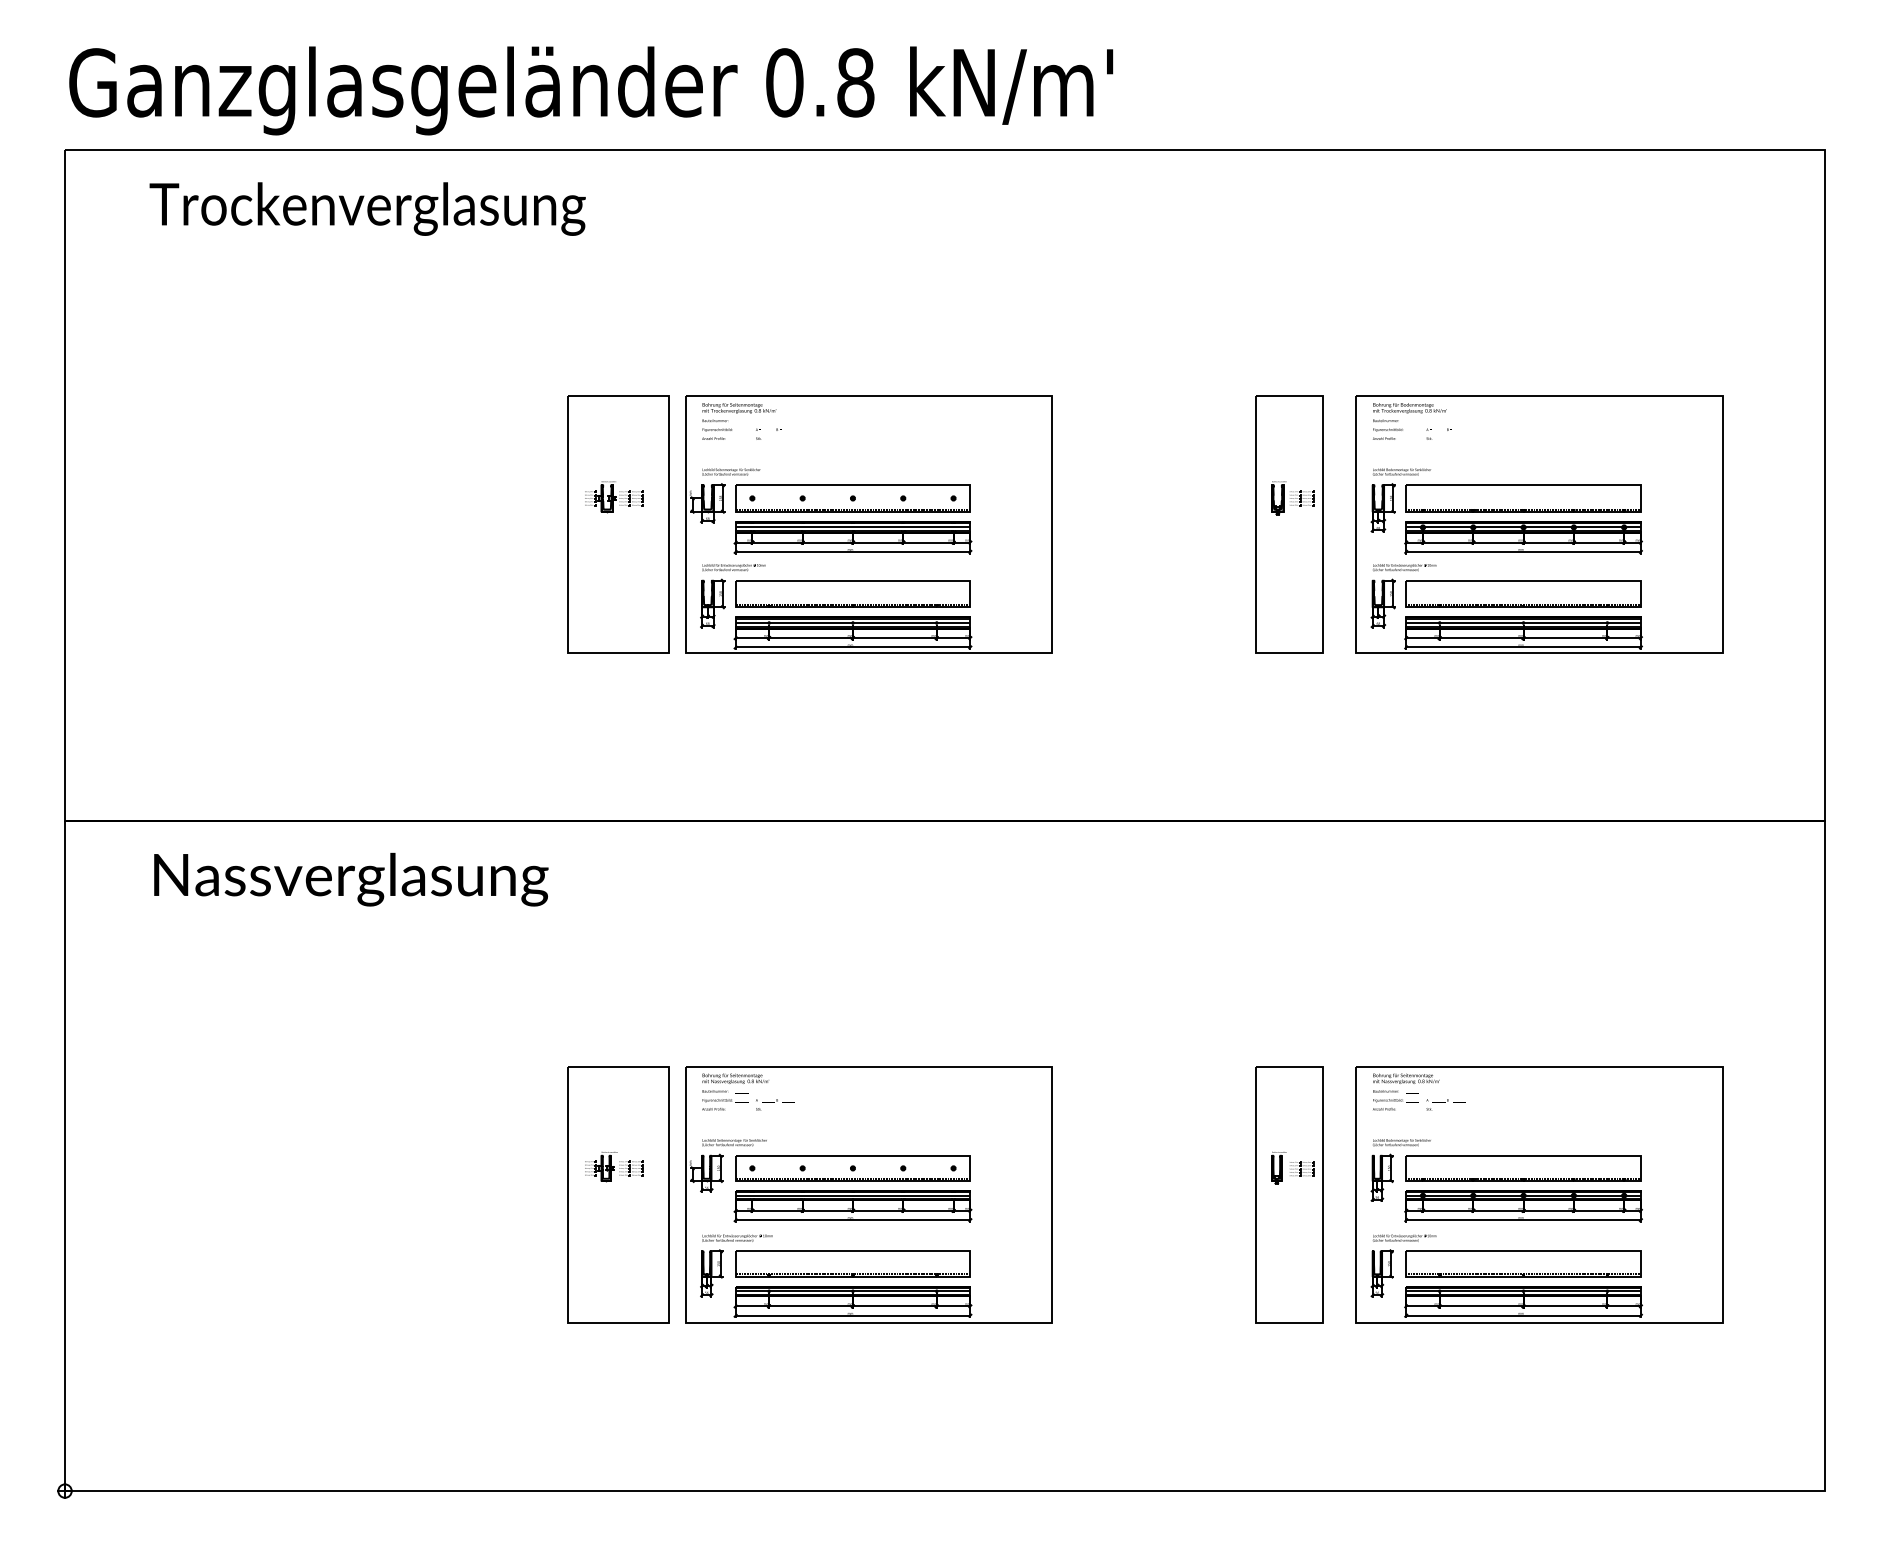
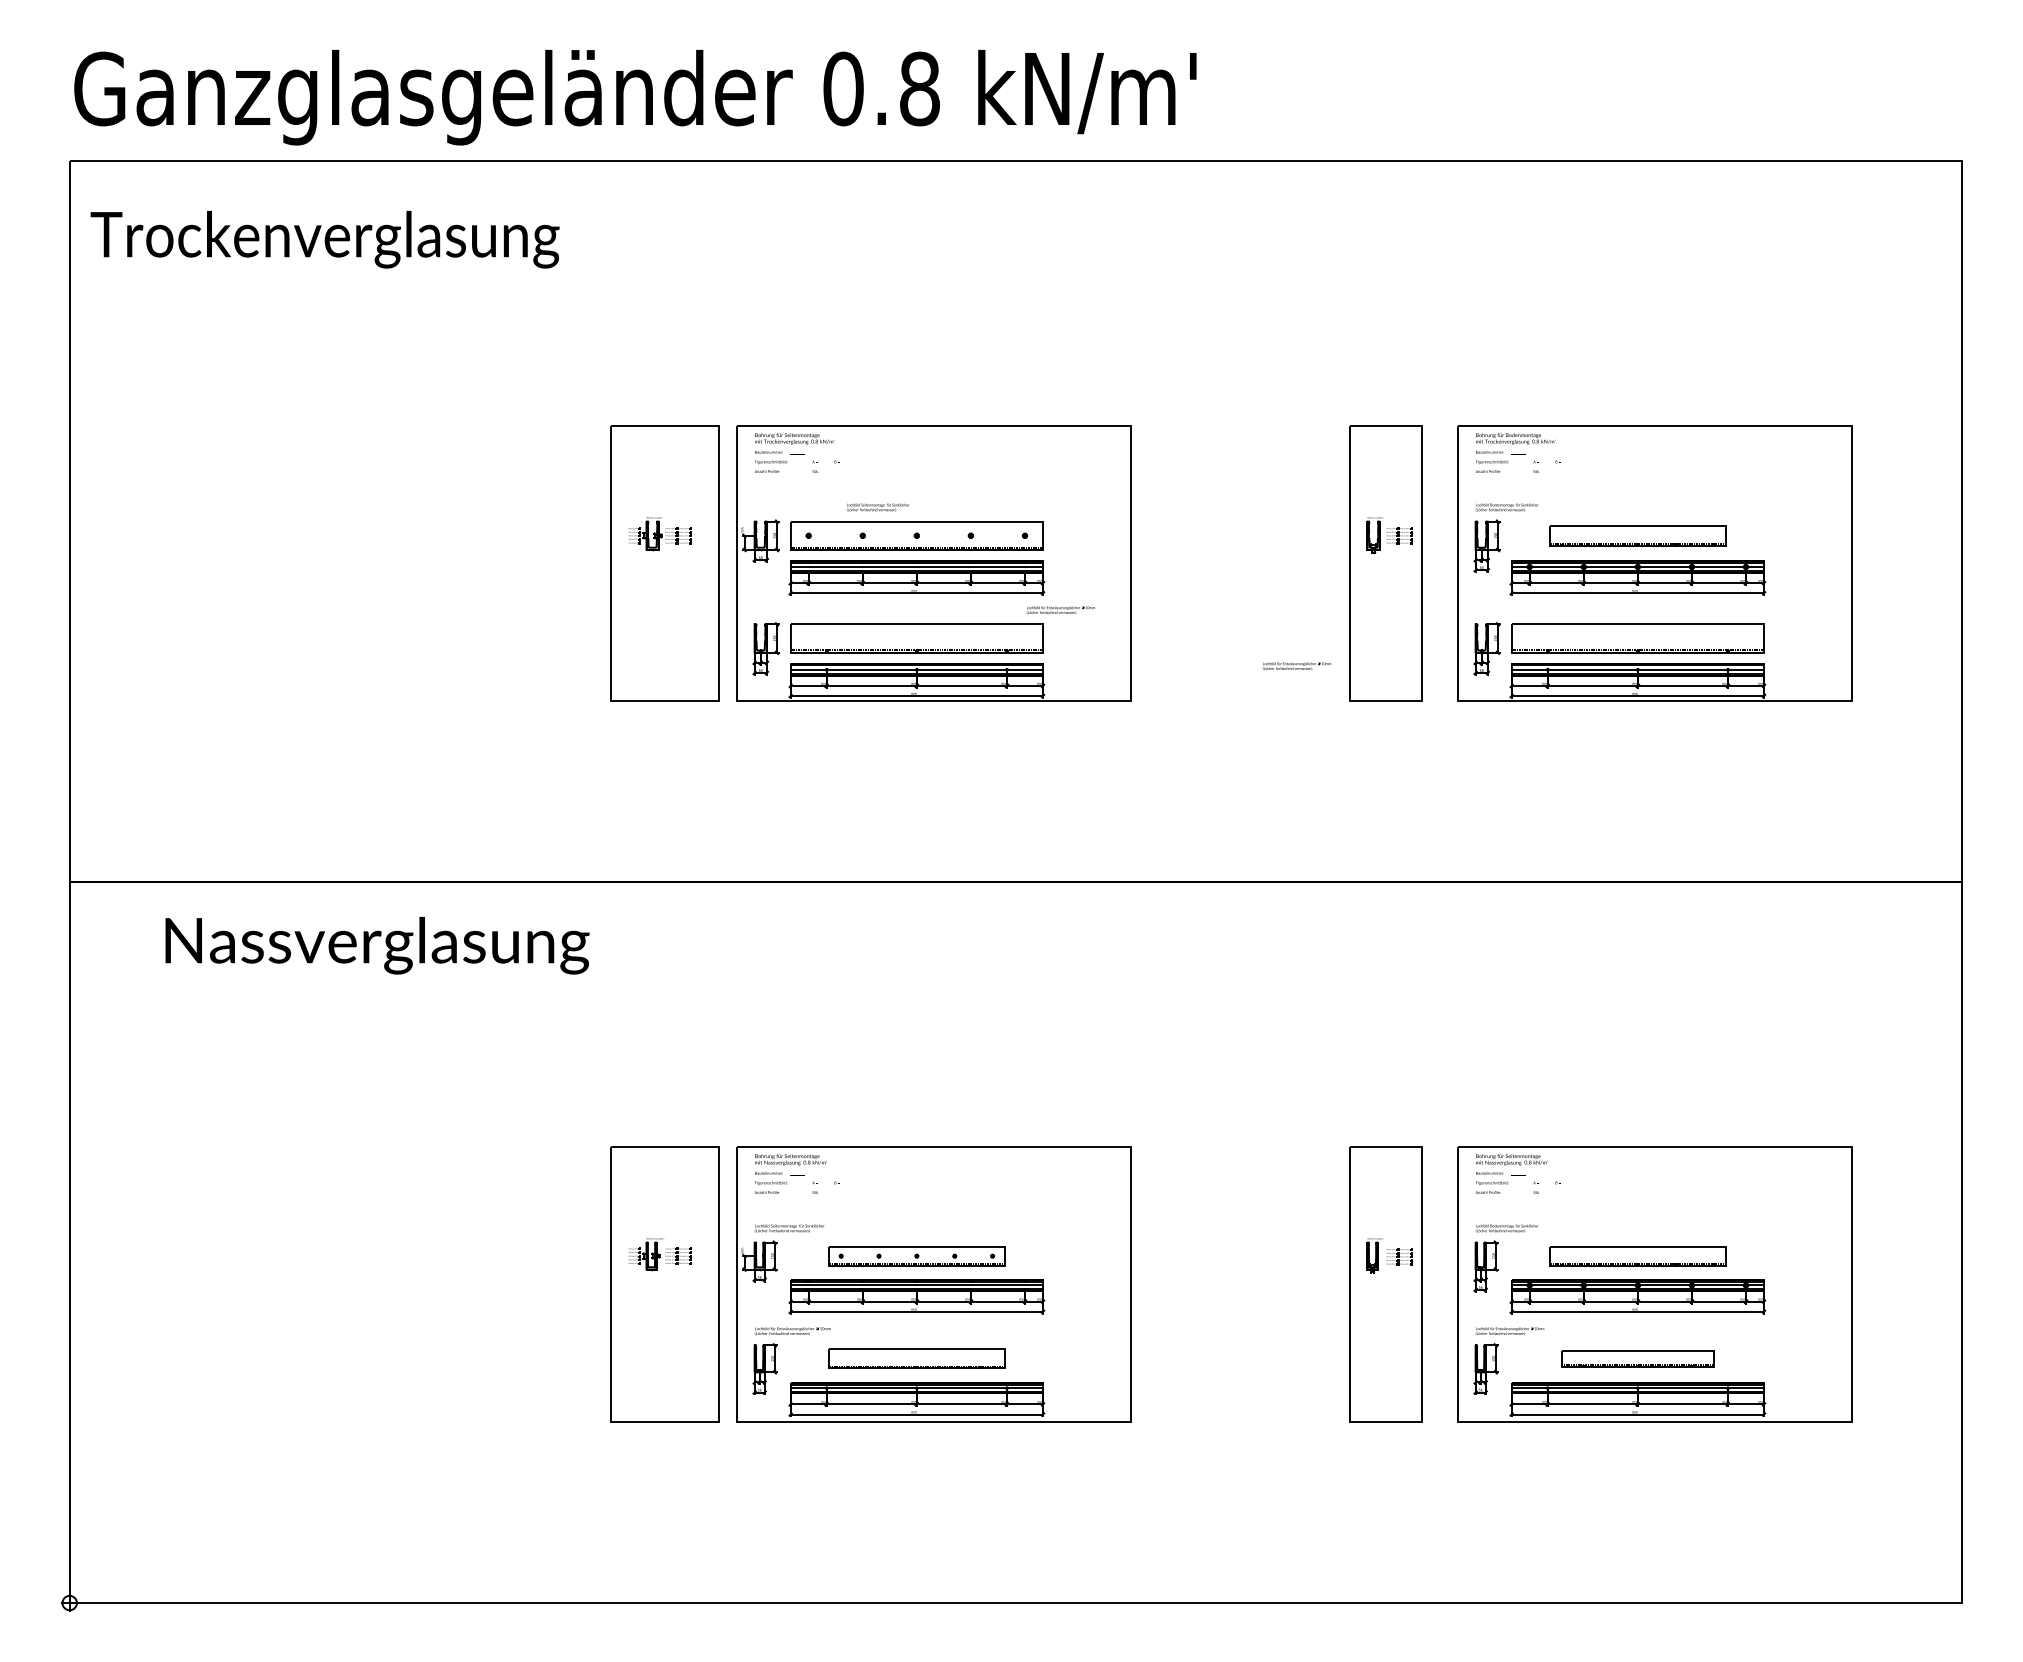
text: (367, 208) -> (324, 239), moved
text: (730, 472) -> (877, 507), moved
part: (1523, 498) -> (1637, 535), size x0.7
text: (733, 567) -> (1060, 610), moved
text: (1404, 567) -> (1296, 666), moved
part: (852, 1168) -> (916, 1256), size x0.7
part: (1523, 1168) -> (1637, 1256), size x0.7
part: (852, 1263) -> (916, 1358), size x0.7
part: (1523, 1263) -> (1637, 1358), size x0.6

